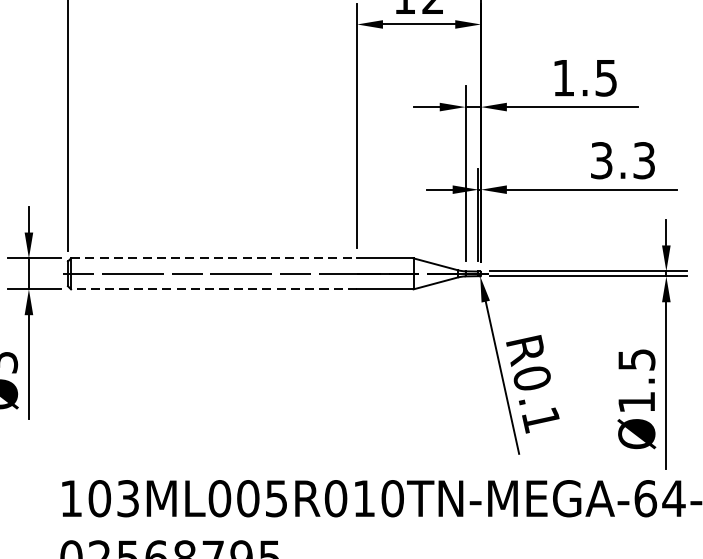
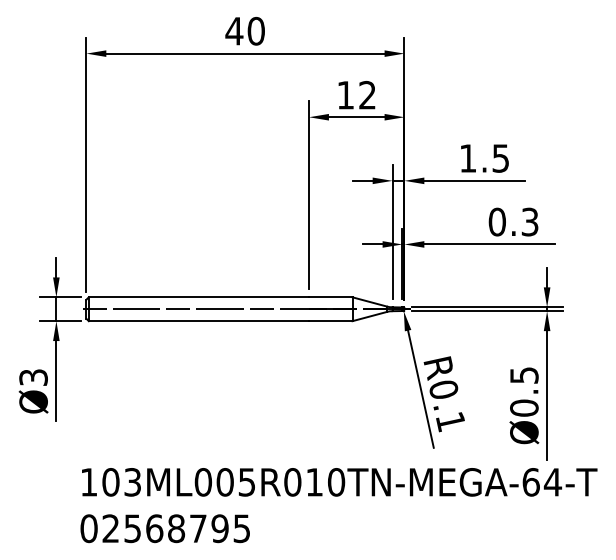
text: (600, 159) -> (496, 221), 3.3 -> 0.3
line: (214, 258) -> (199, 297), dashed -> solid
line: (213, 289) -> (198, 321), dashed -> solid
text: (636, 401) -> (524, 407), Ø1.5 -> Ø0.5

